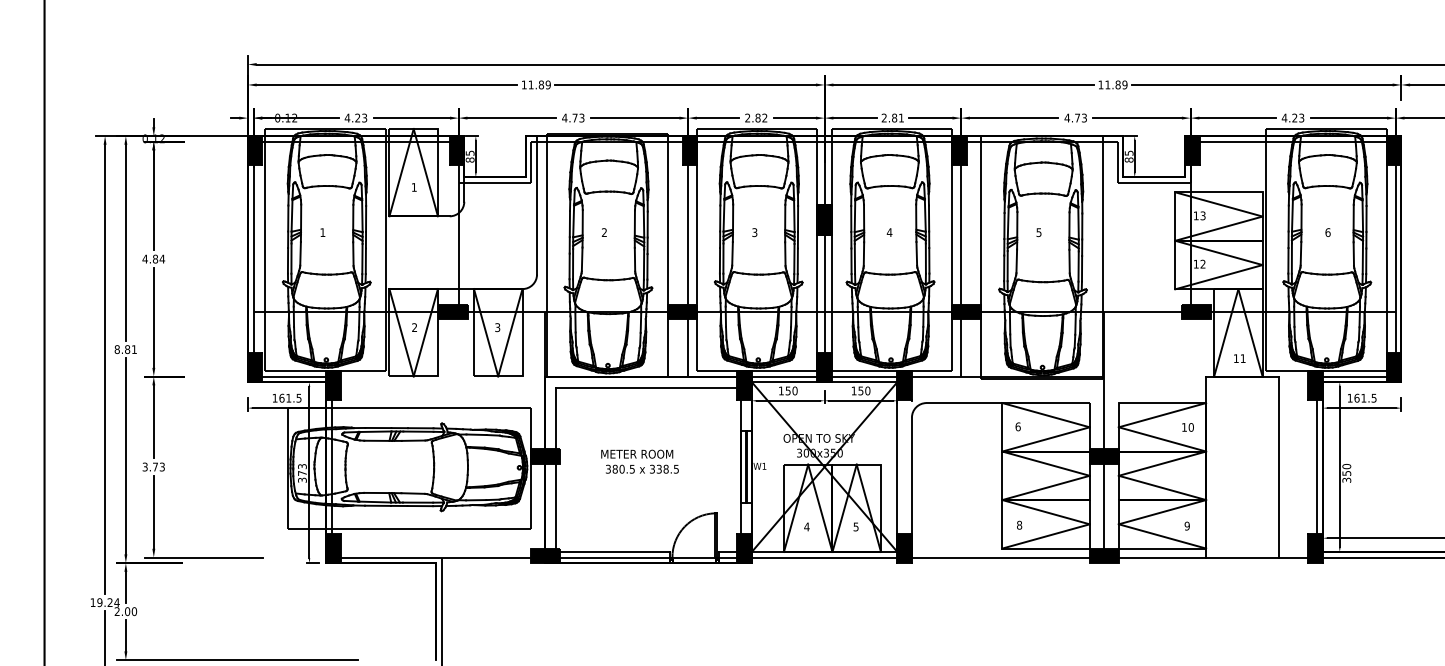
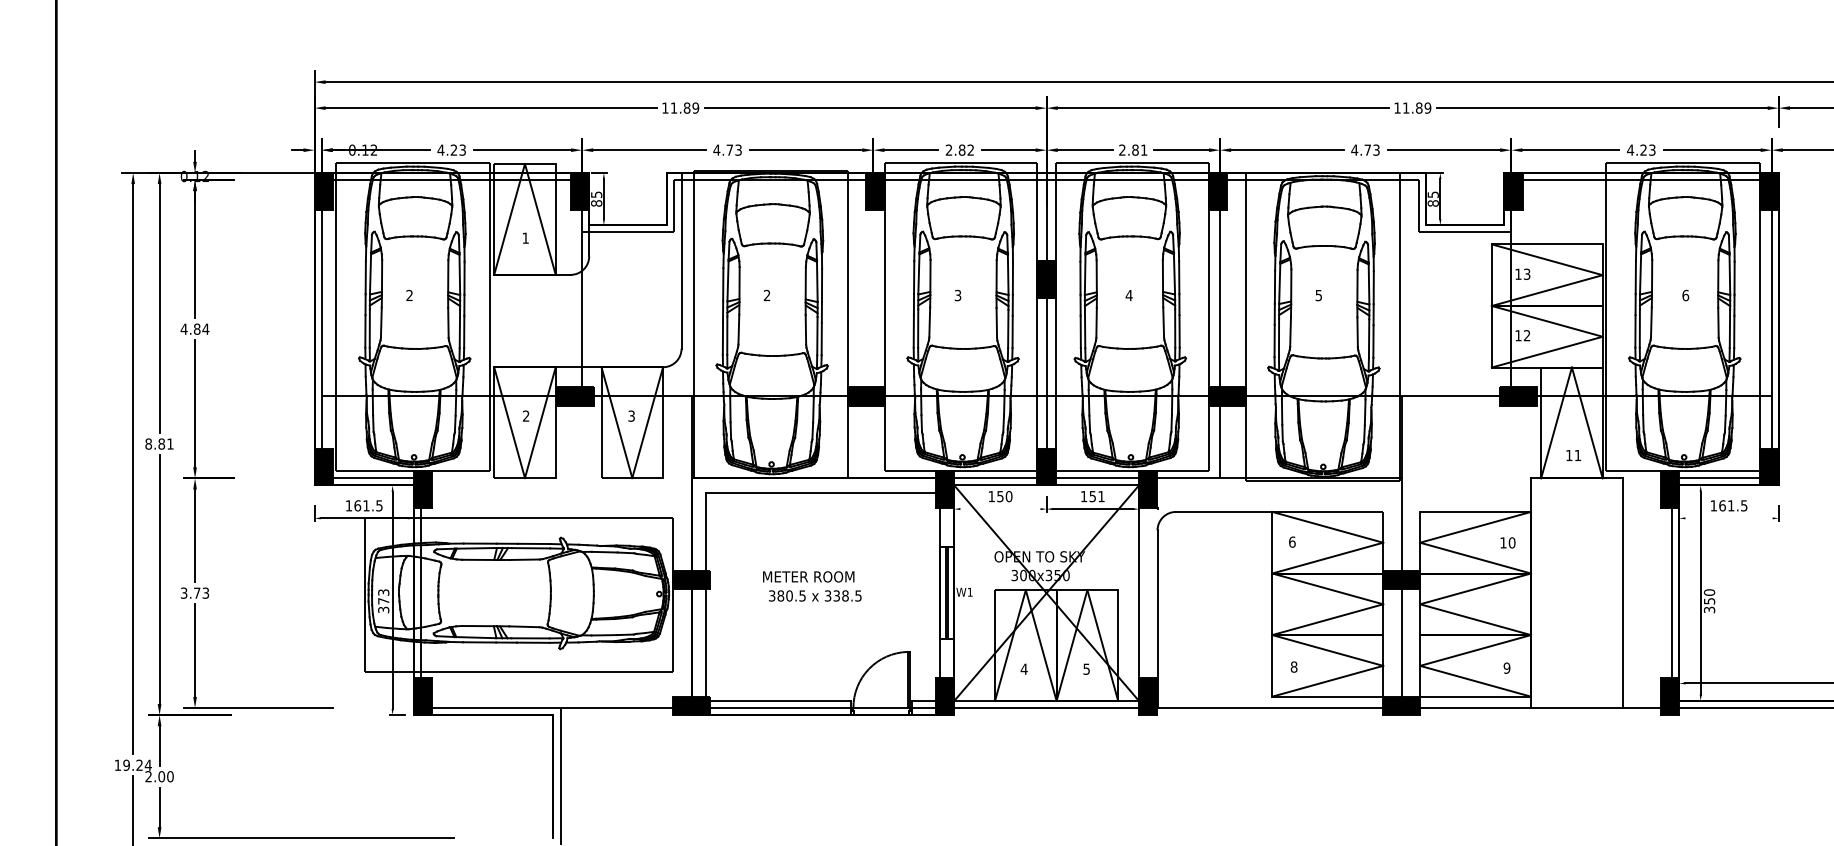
text: (322, 231) -> (409, 294), 1 -> 2
line: (688, 270) -> (873, 343), removed
text: (867, 390) -> (1101, 496), 150 -> 151
line: (788, 401) -> (1000, 509), removed
line: (1361, 408) -> (1728, 518), removed

